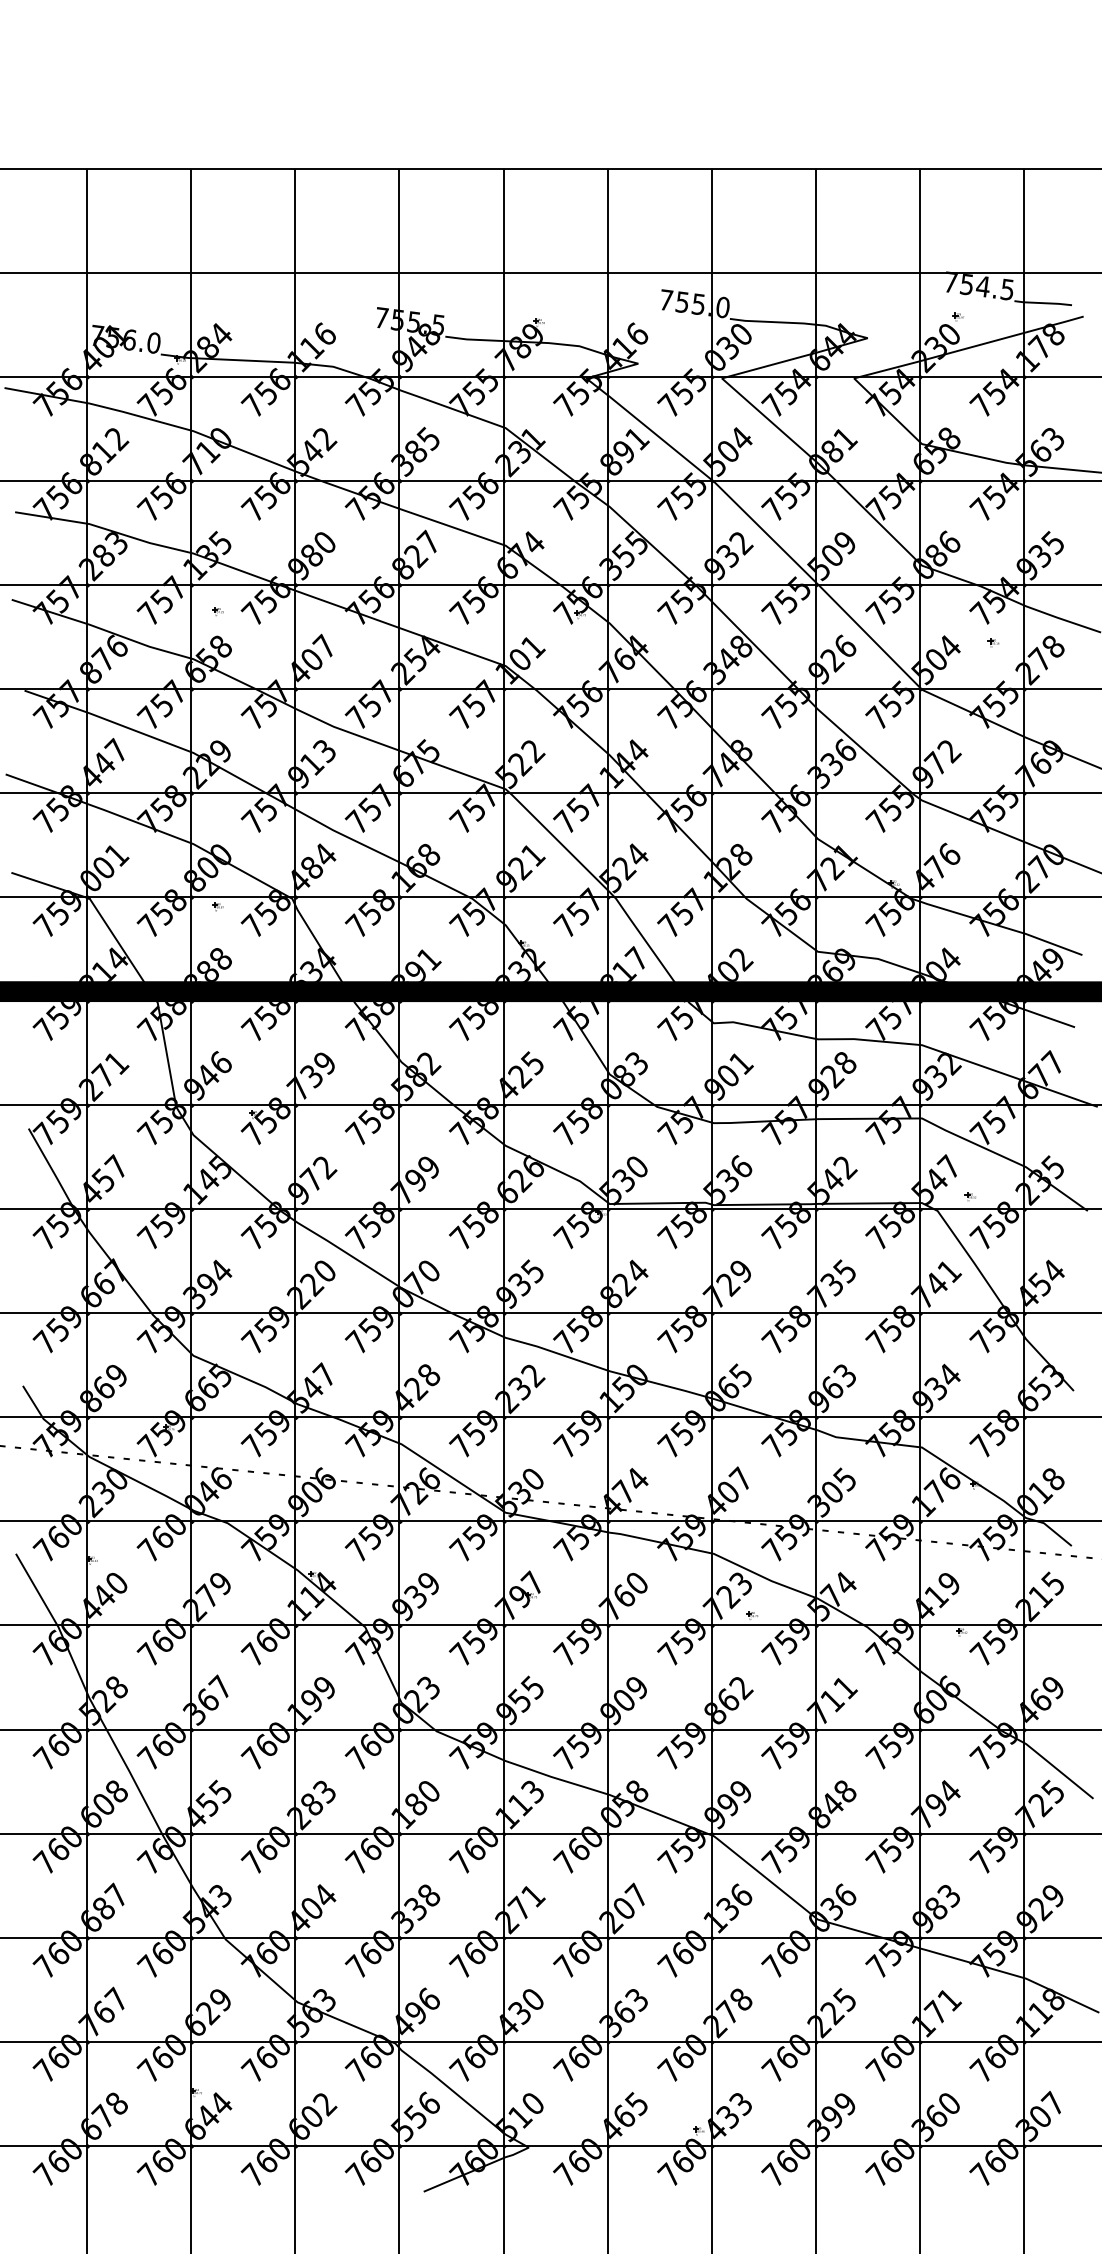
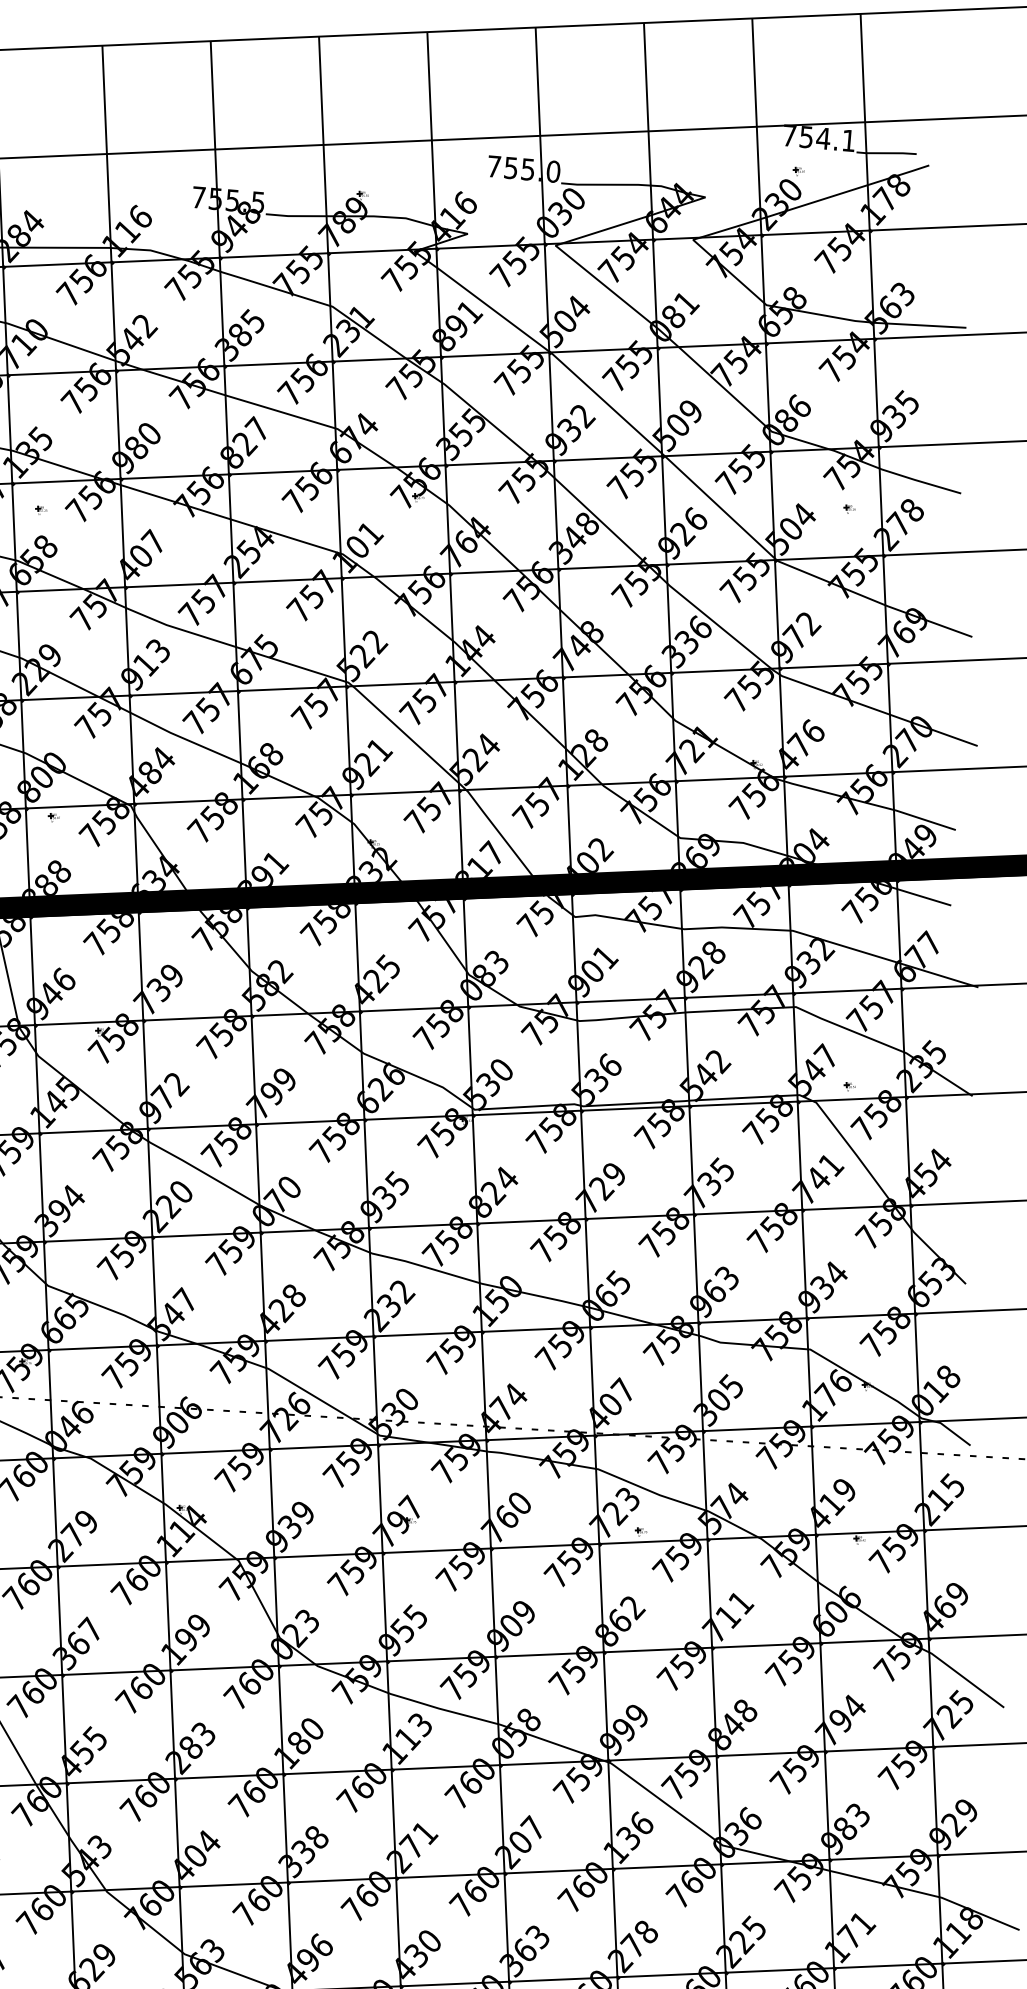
text: (1006, 289) -> (847, 140), 754.5 -> 754.1

